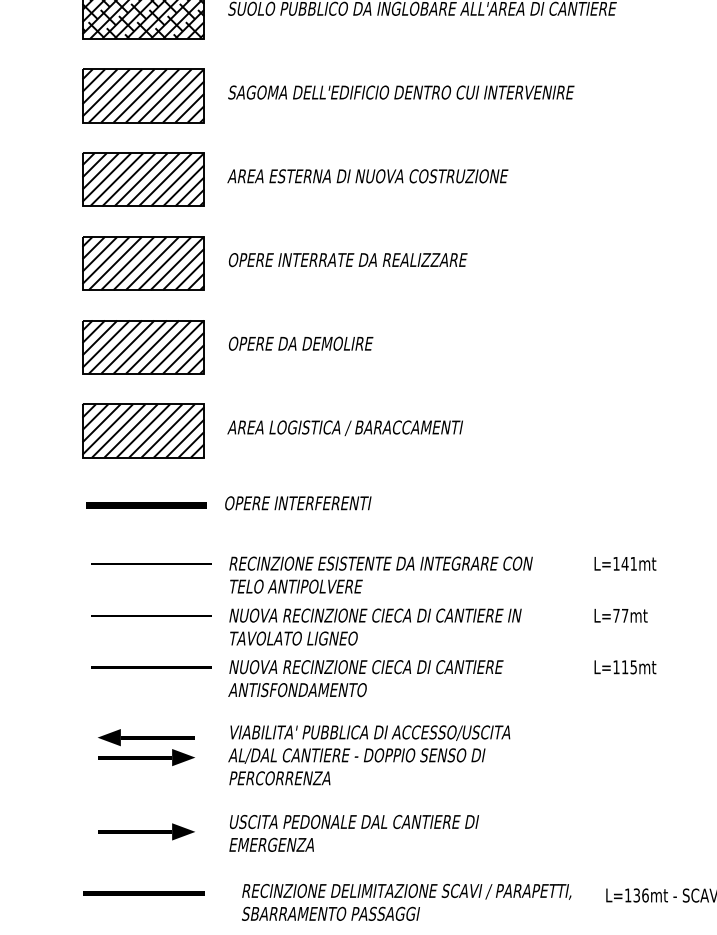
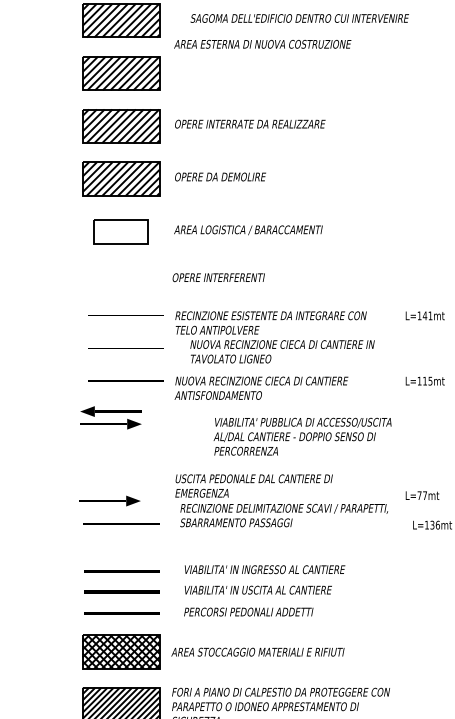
text: (400, 92) -> (299, 18), moved
text: (367, 174) -> (262, 43), moved
part: (144, 430) -> (121, 231), size x0.7
line: (147, 504) -> (123, 278), removed
text: (621, 615) -> (422, 495), moved
text: (375, 626) -> (282, 351), moved
part: (145, 747) -> (110, 417), moved
text: (369, 754) -> (302, 436), moved
part: (145, 831) -> (109, 500), moved
text: (405, 902) -> (283, 515), moved

